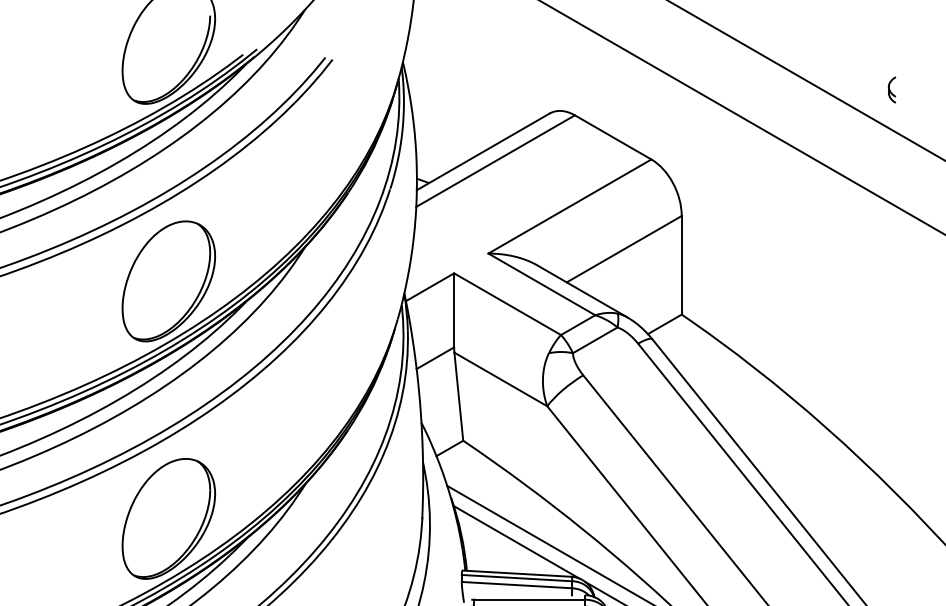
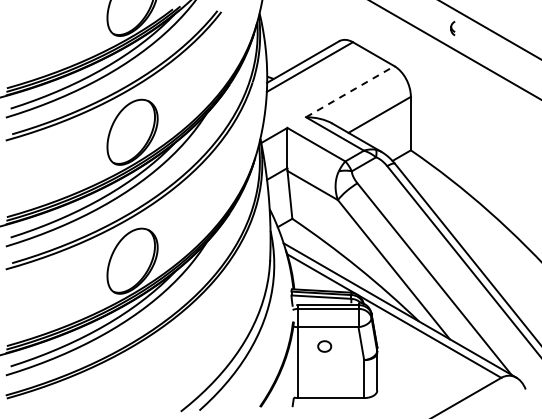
part: (891, 90) -> (452, 28), moved
line: (570, 206) -> (350, 91), solid -> dashed

